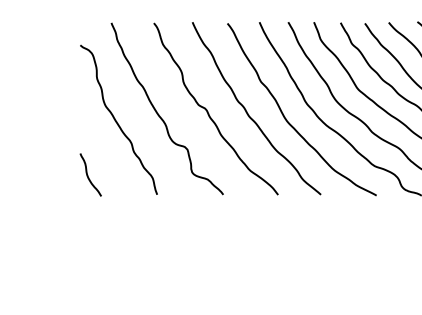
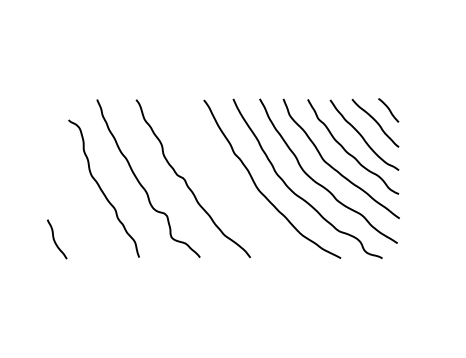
curve: (249, 115) -> (224, 184), removed
curve: (88, 176) -> (55, 240), moved

